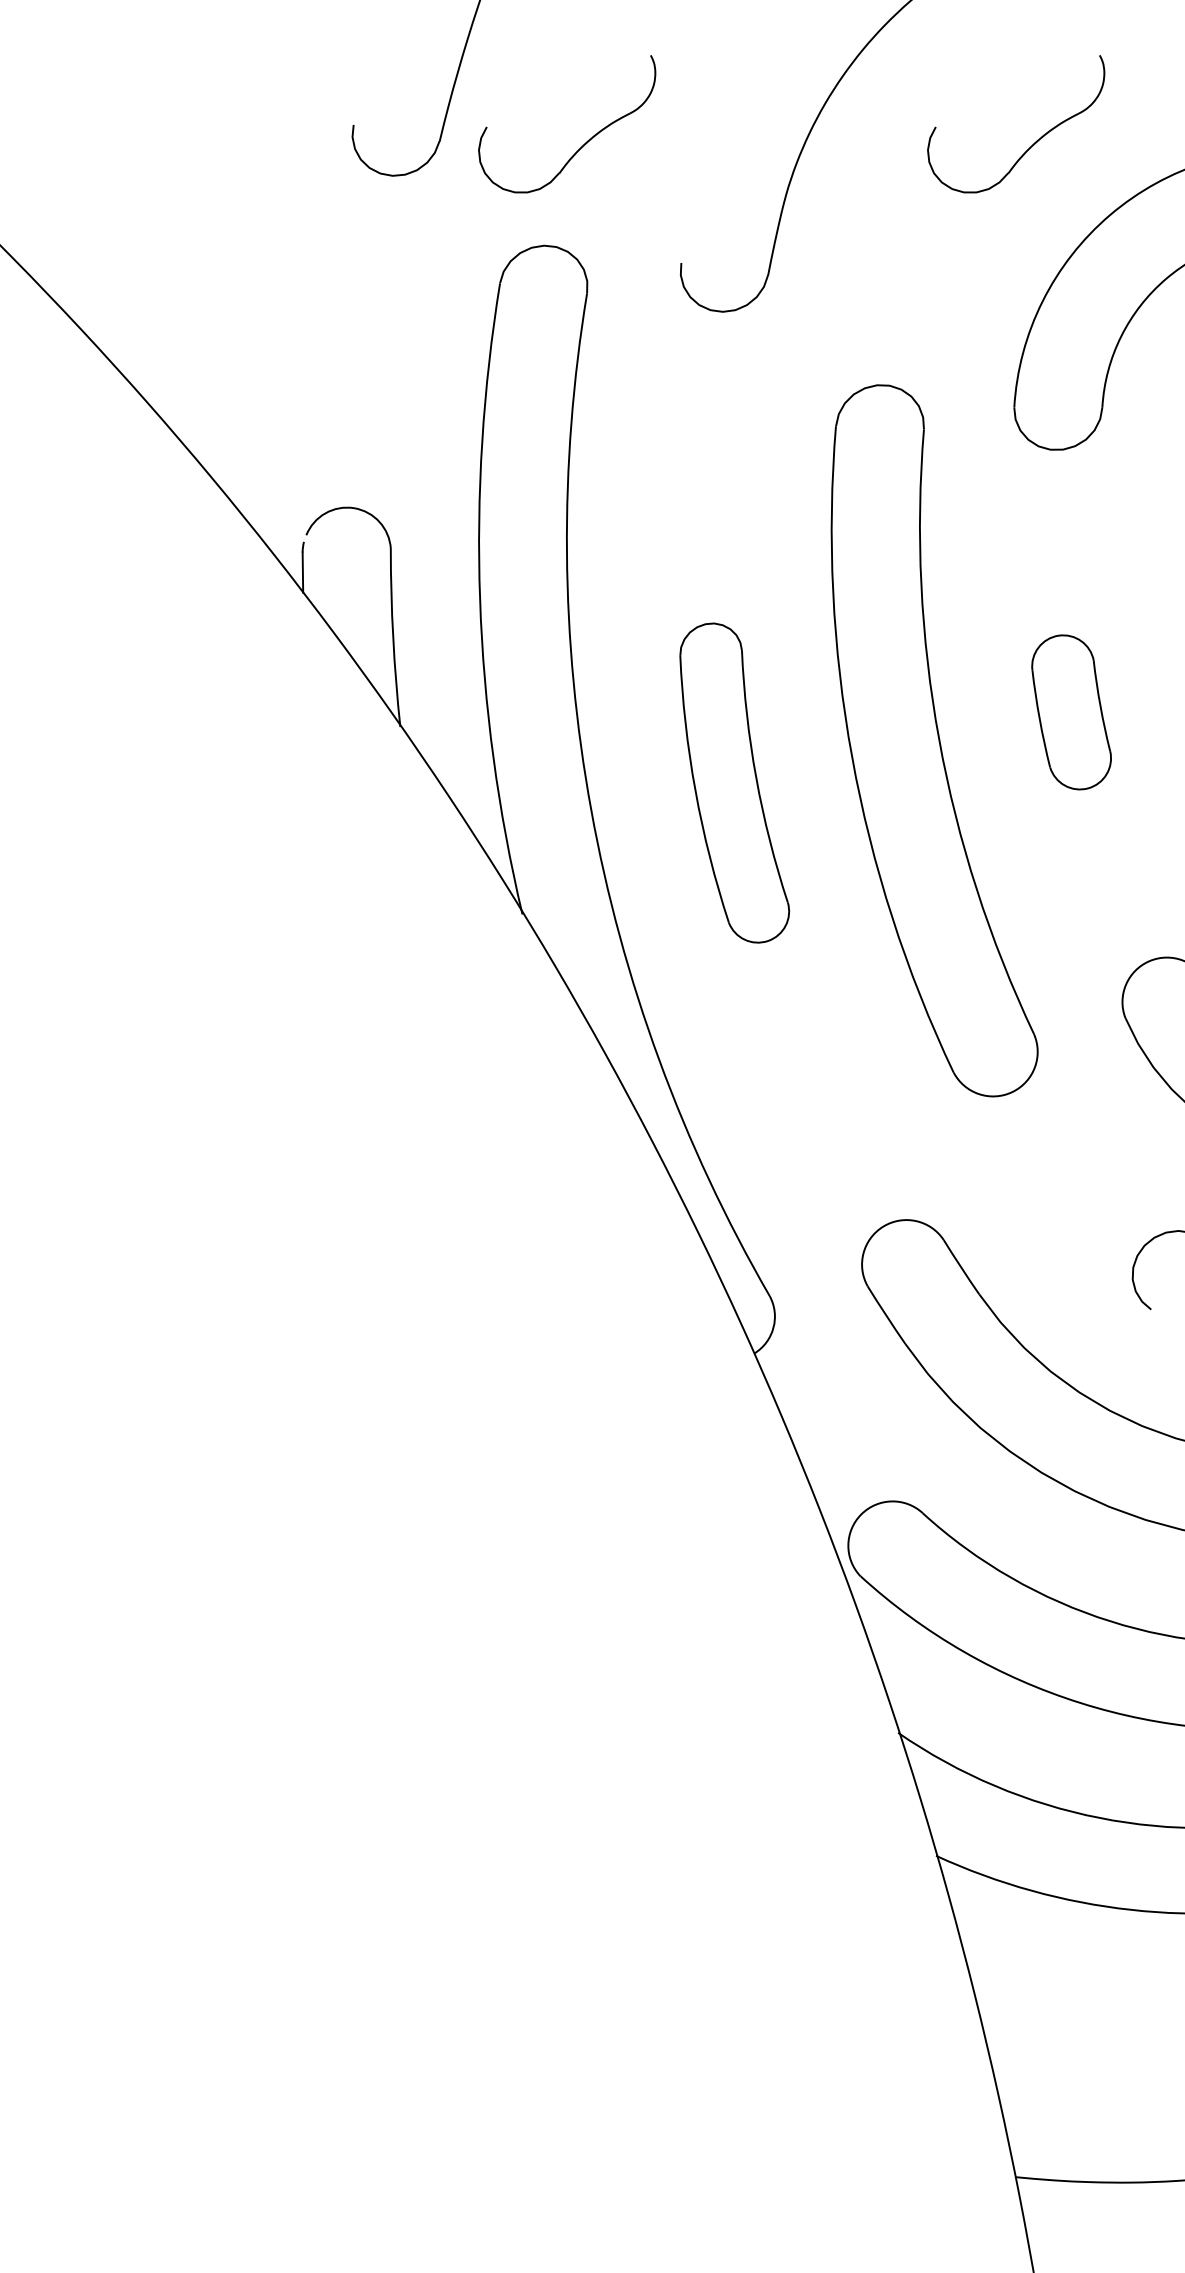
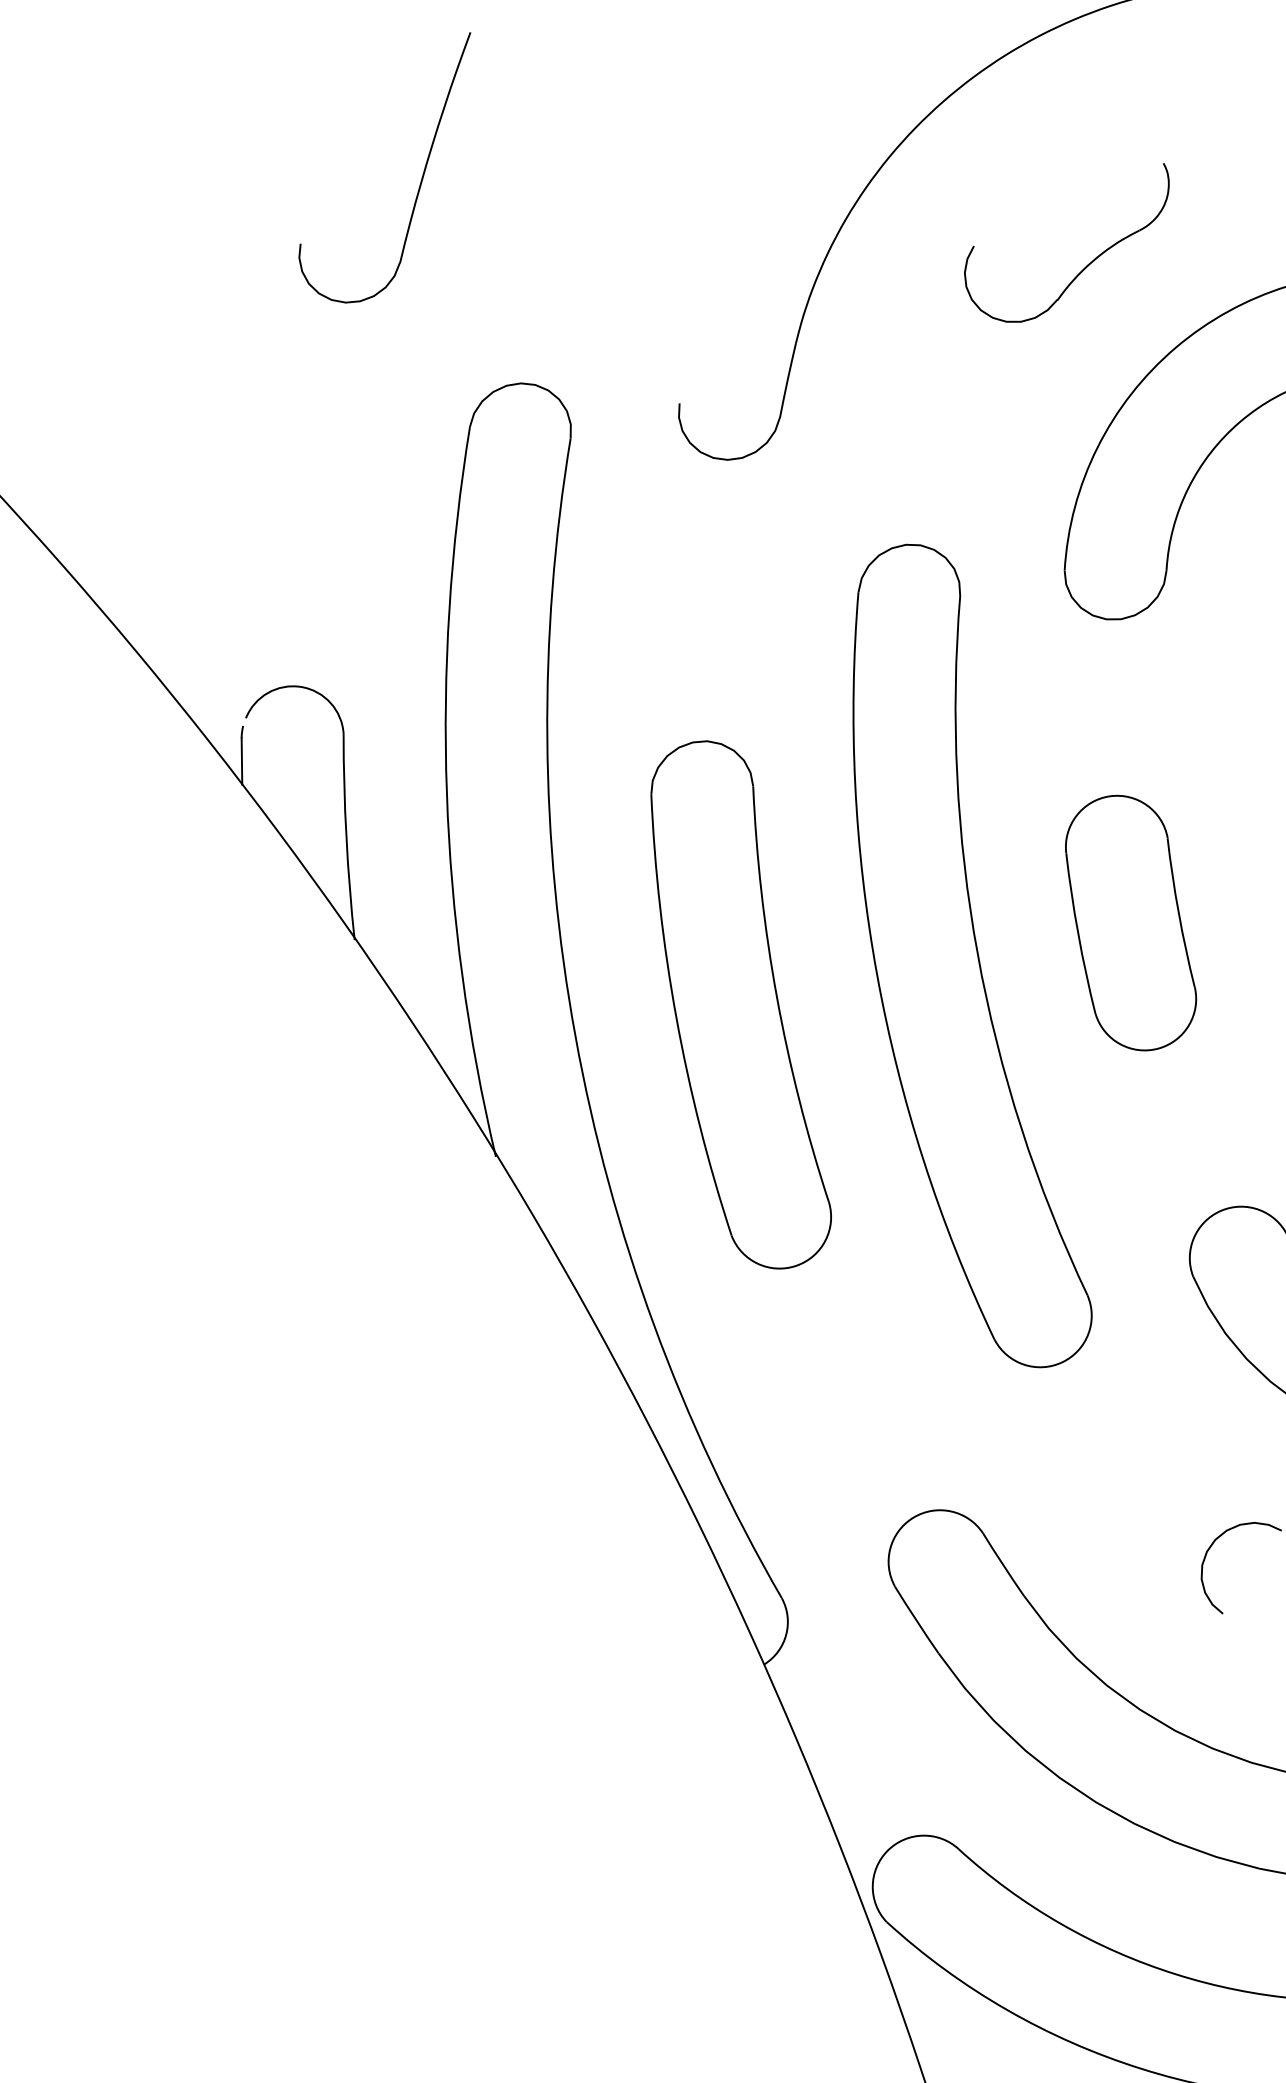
part: (585, 142) -> (568, 264), removed
part: (1071, 712) -> (1130, 923), size x1.43
part: (734, 782) -> (741, 1004), size x1.43

